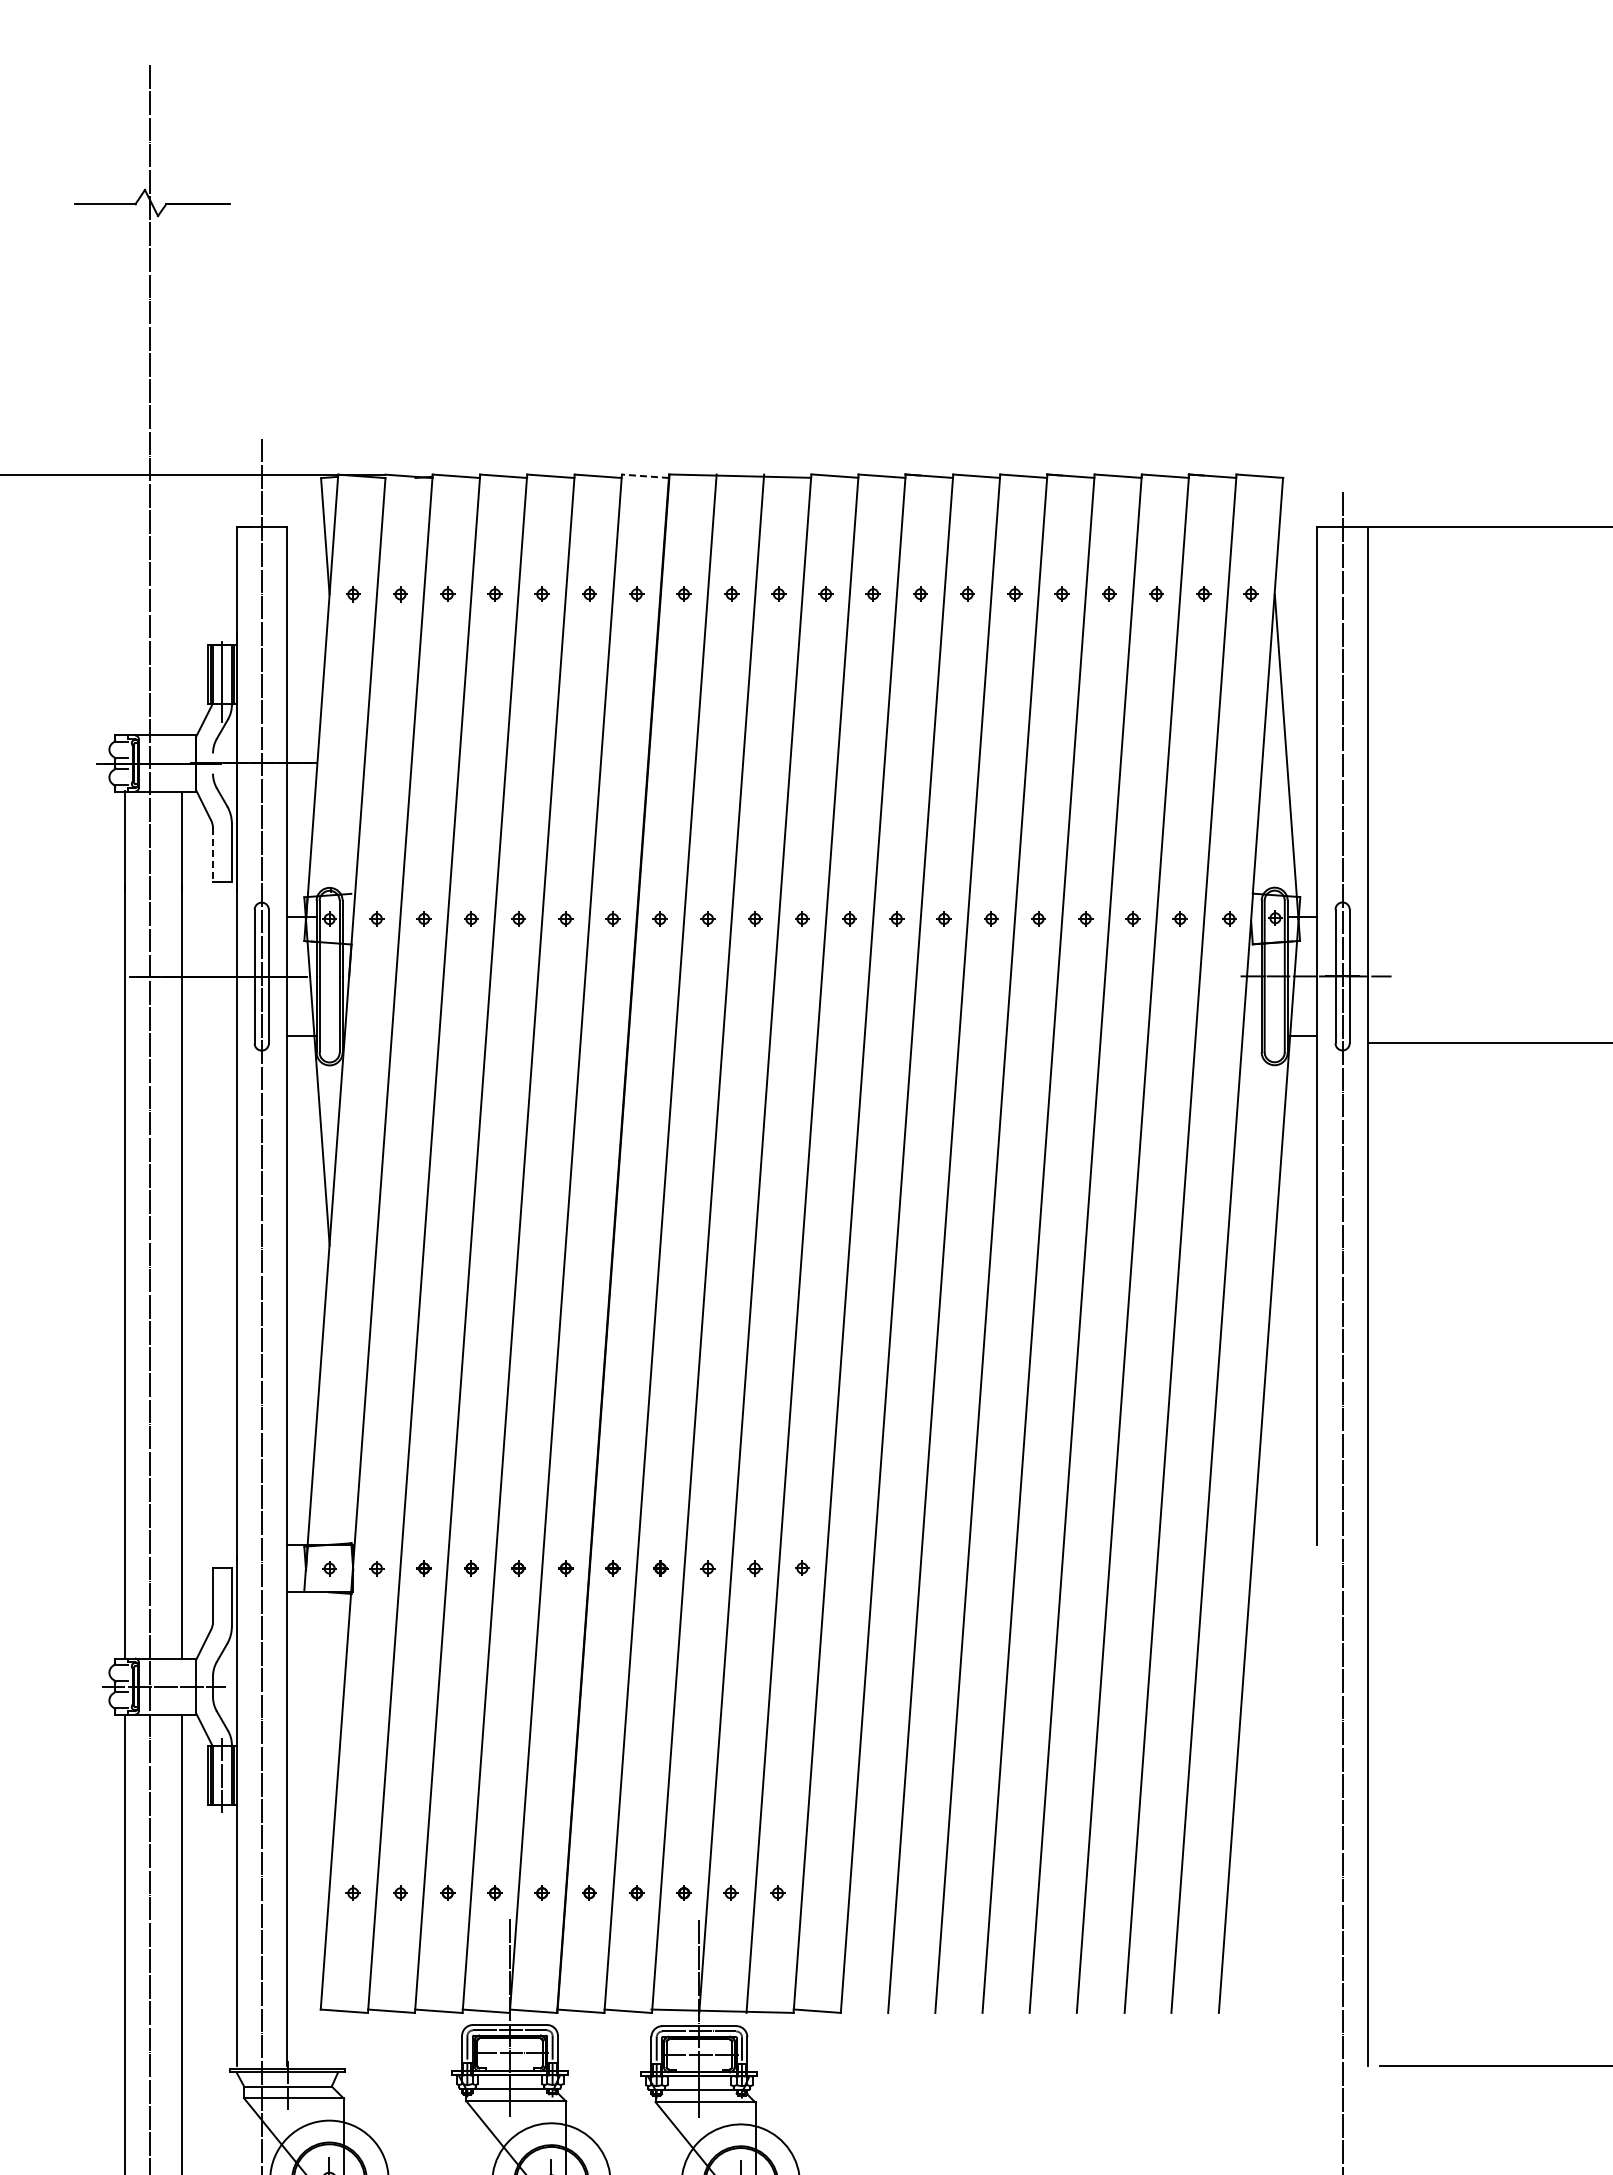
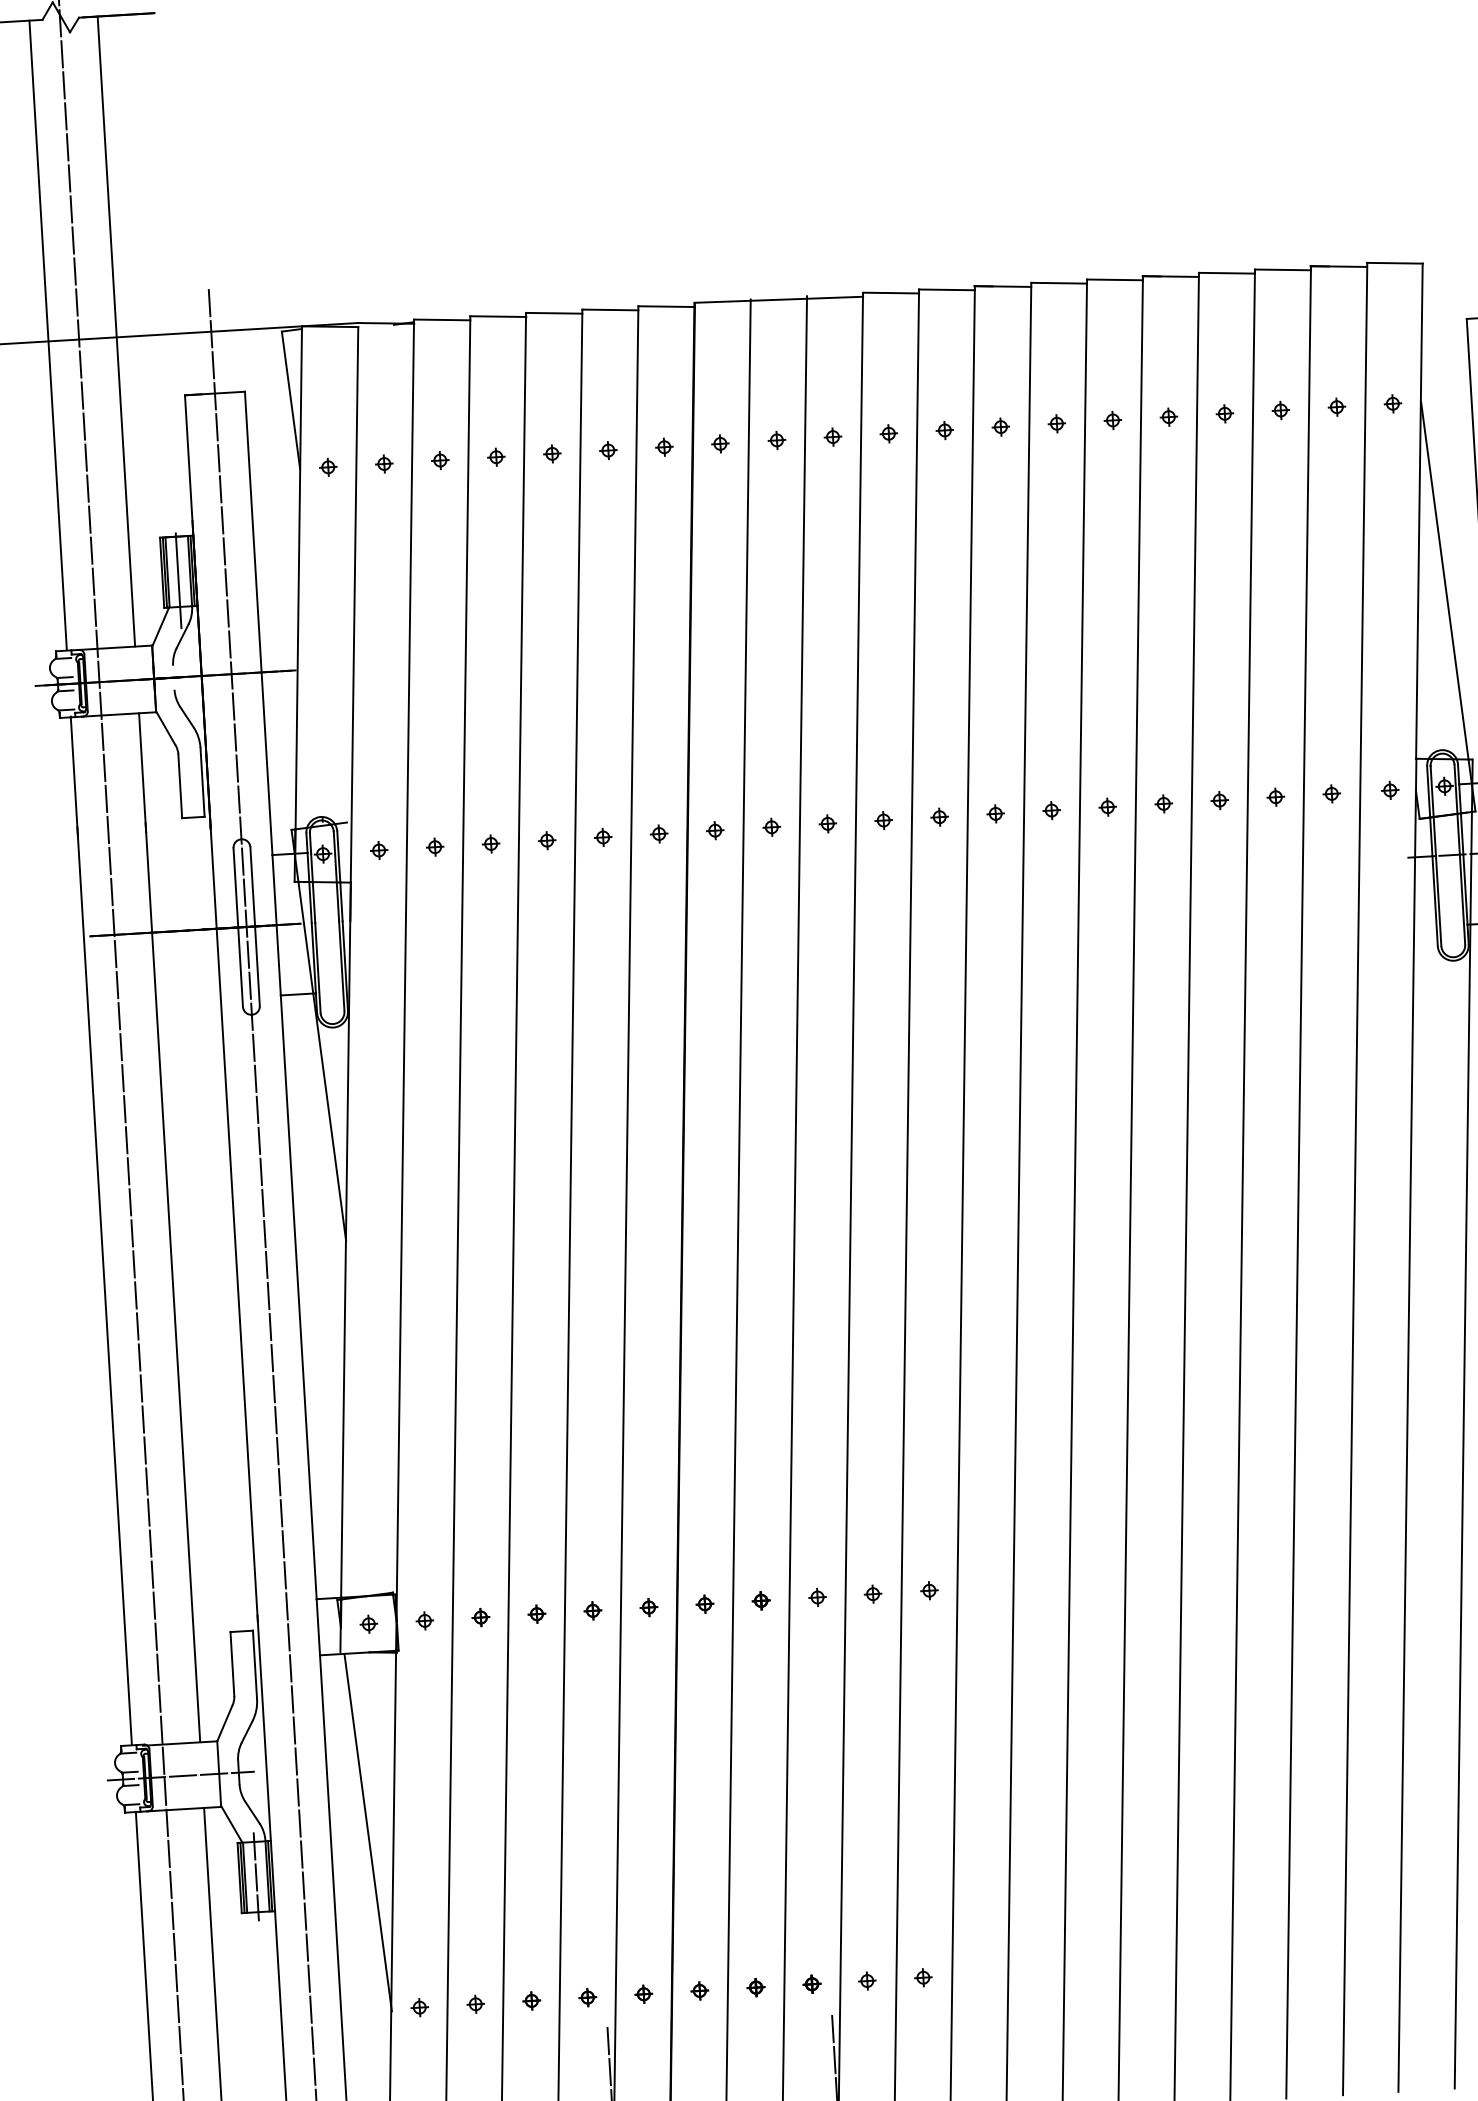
line: (124, 469) -> (48, 335), added
line: (182, 469) -> (116, 331), added
line: (645, 476) -> (666, 306), dashed -> solid
line: (213, 854) -> (180, 785), dashed -> solid
line: (318, 1743) -> (367, 1832), added

